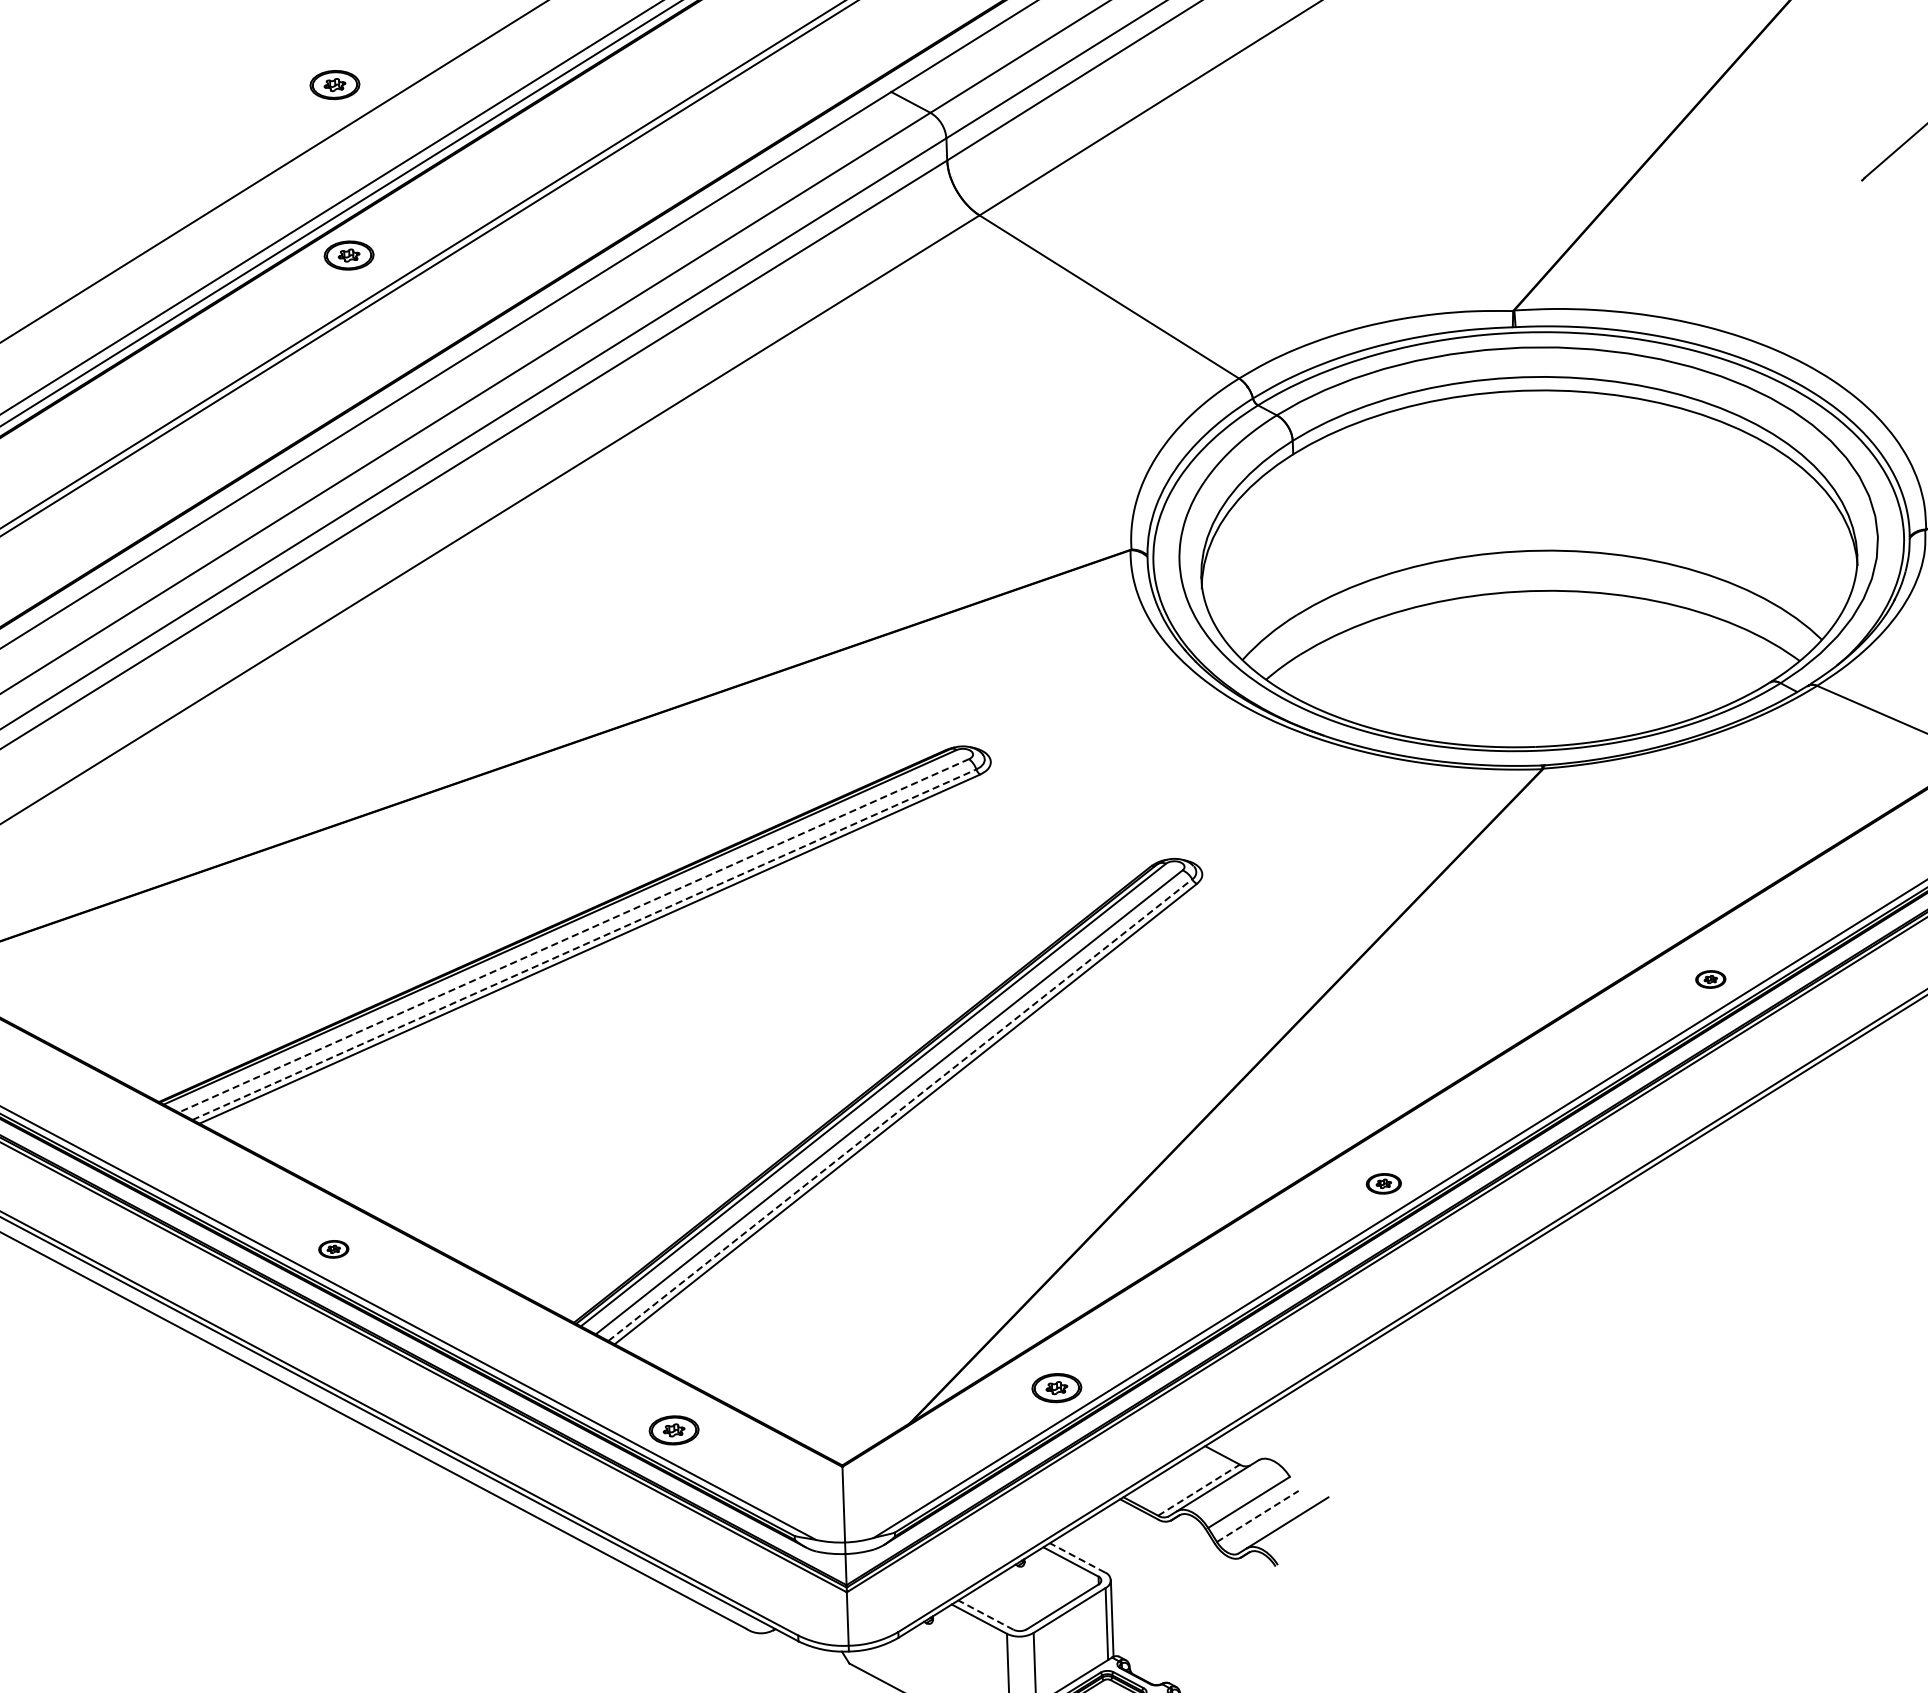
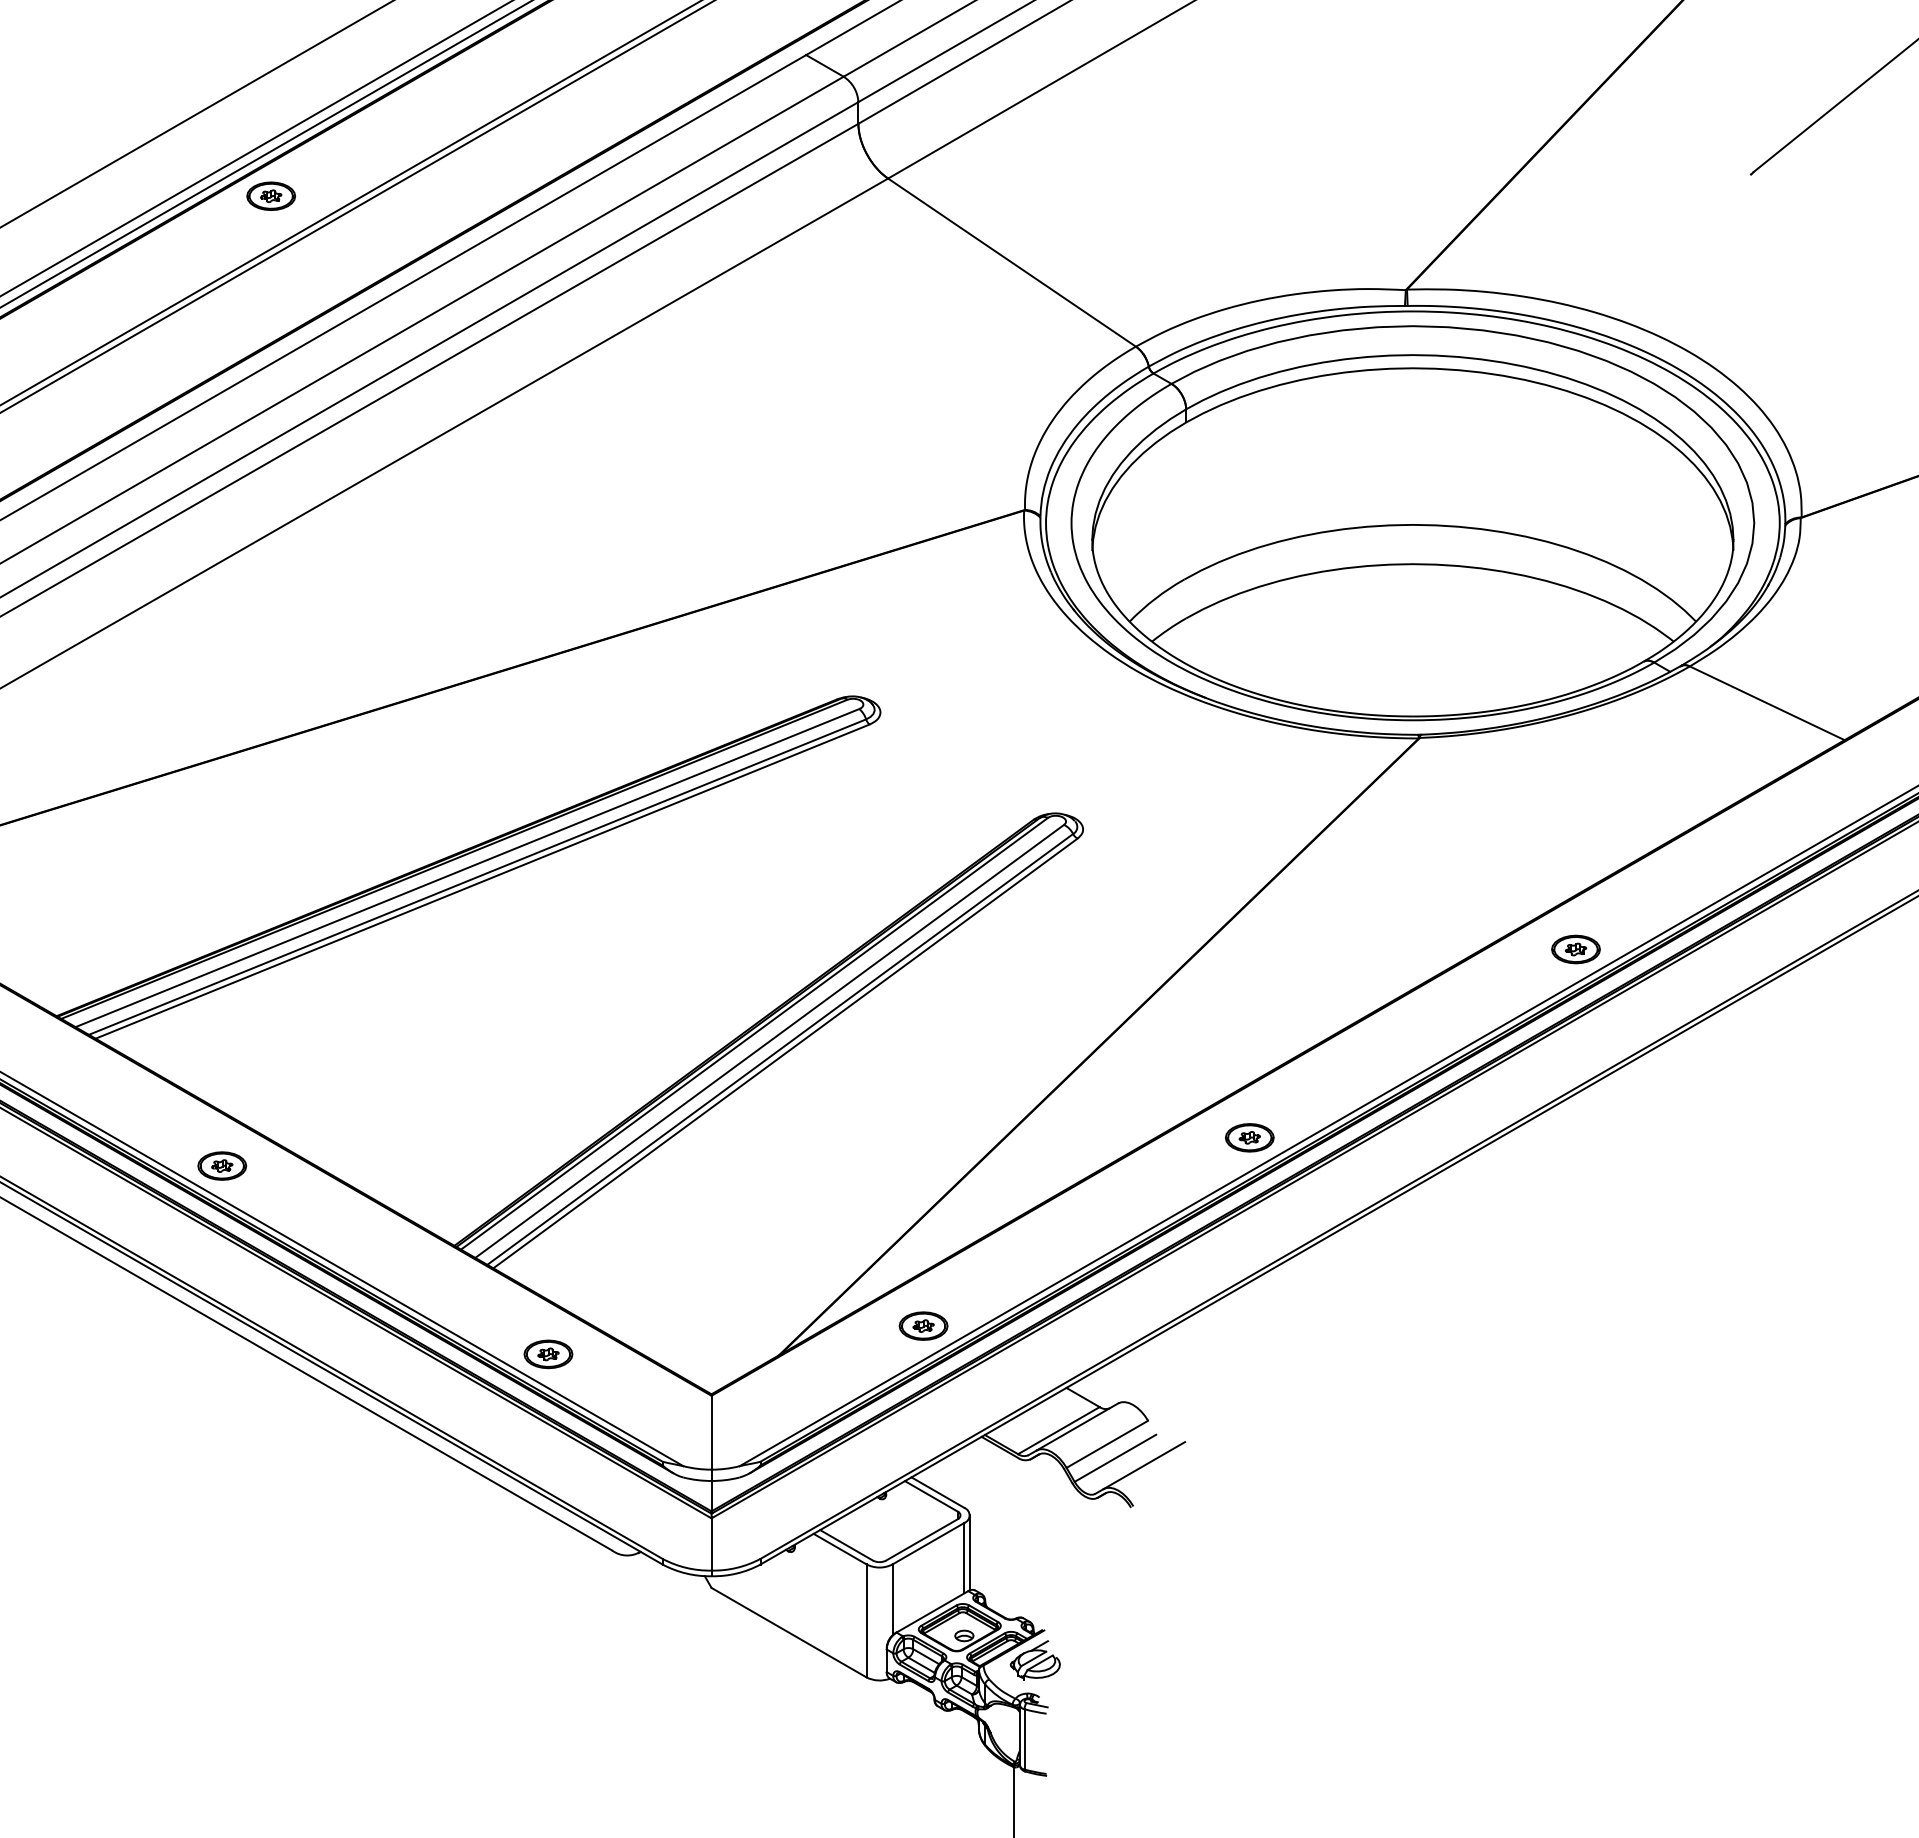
part: (335, 84) -> (263, 28), removed
line: (573, 936) -> (467, 868), dashed -> solid
line: (585, 944) -> (478, 876), dashed -> solid
part: (1710, 979) -> (1575, 949), size x1.67
line: (900, 1110) -> (780, 1049), dashed -> solid
part: (1383, 1183) -> (1249, 1137), size x1.43
part: (333, 1248) -> (222, 1165), size x1.67
line: (1199, 1489) -> (1059, 1430), dashed -> solid
line: (1257, 1516) -> (1115, 1458), dashed -> solid
line: (1077, 1557) -> (937, 1492), dashed -> solid
line: (985, 1615) -> (846, 1545), dashed -> solid

